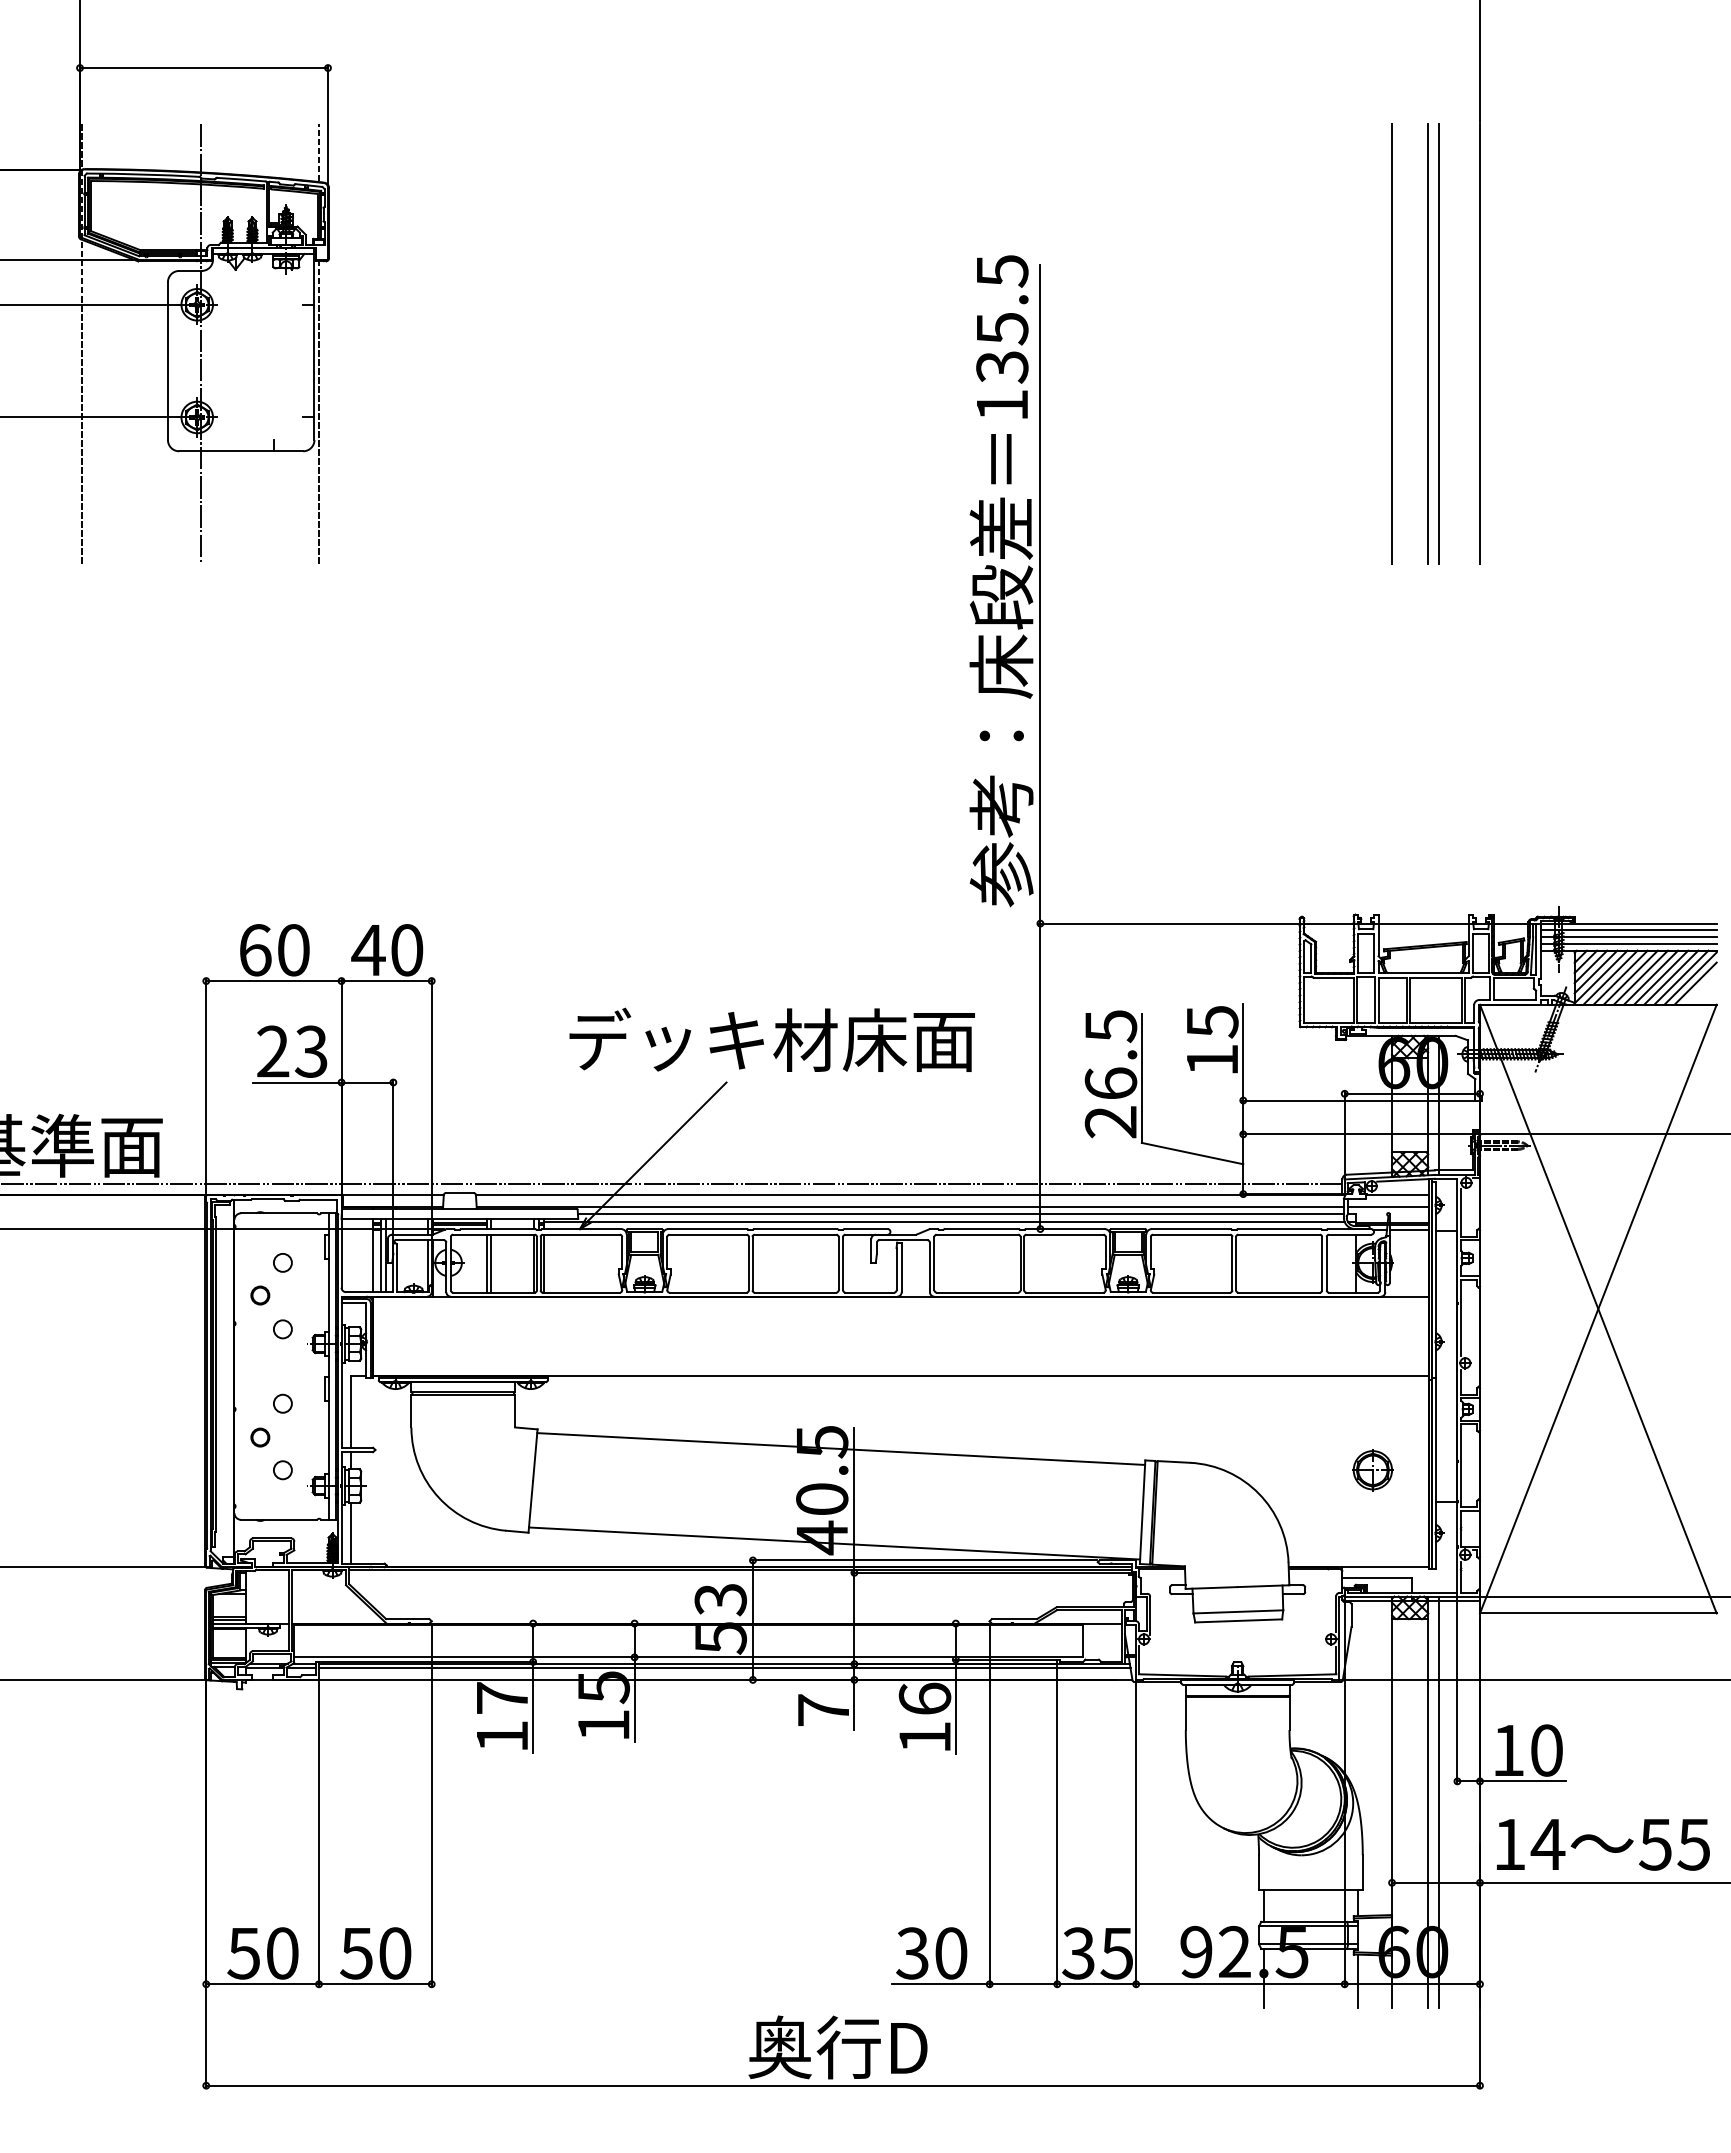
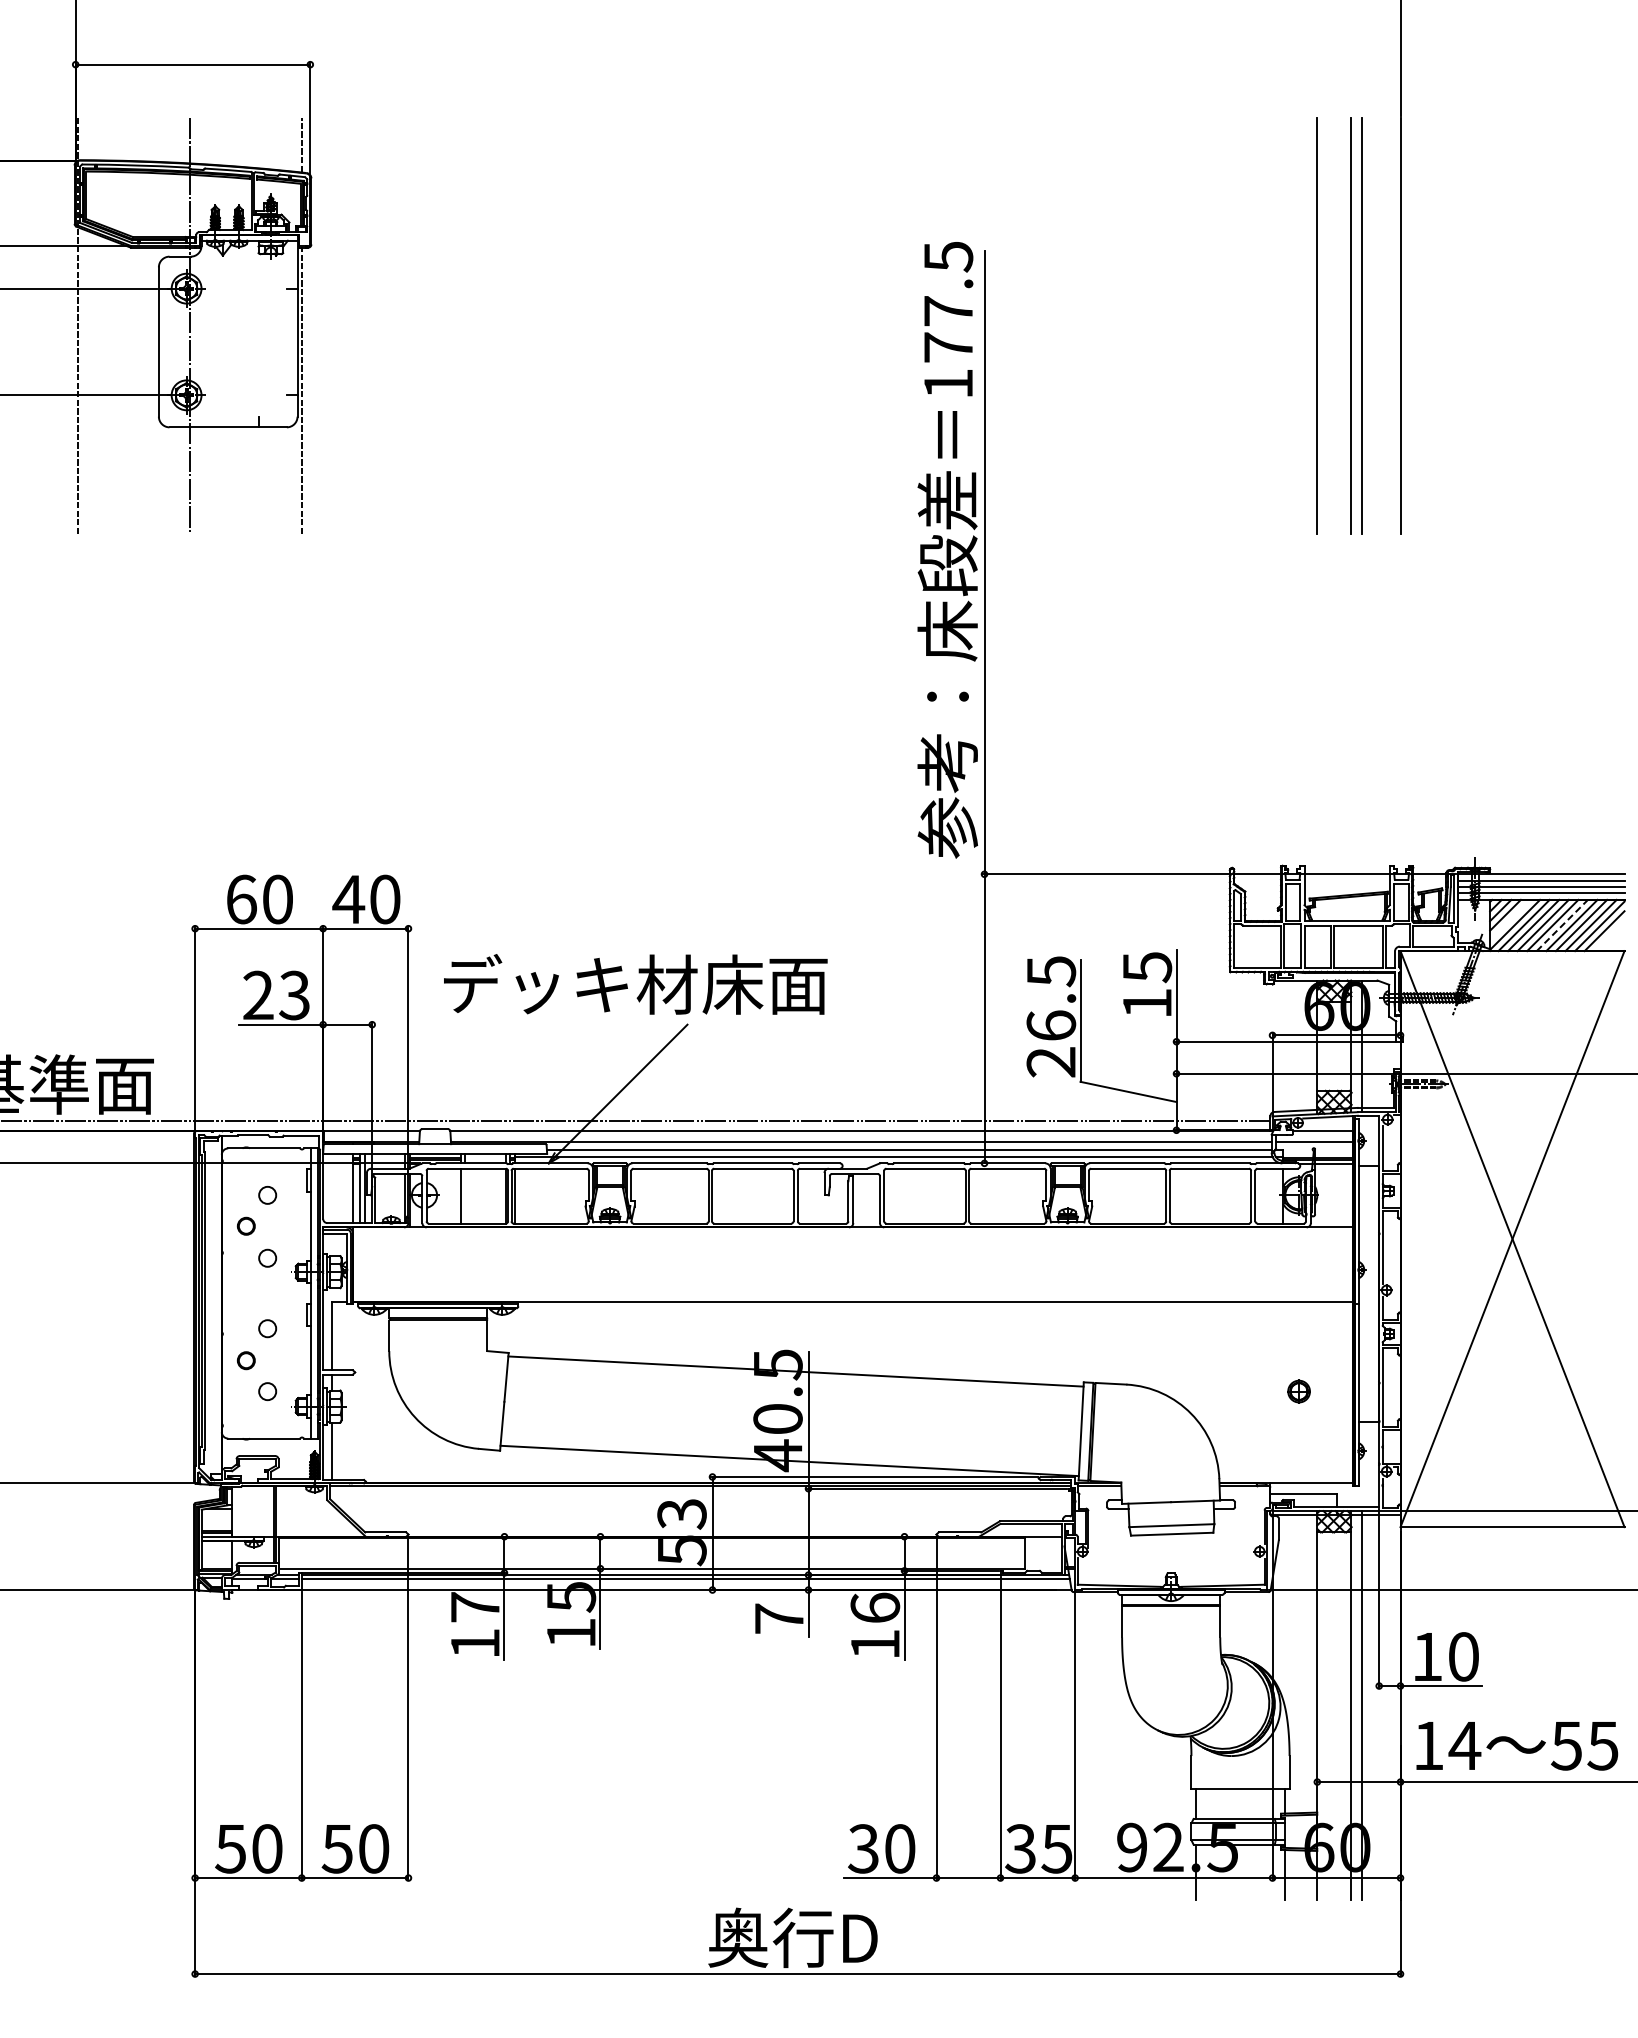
text: (1002, 347) -> (948, 329), 135.5 -> 177.5
line: (1596, 971) -> (1510, 919), removed
line: (1651, 977) -> (1562, 925), solid -> dashed
text: (771, 1040) -> (635, 984), moved
line: (491, 1263) -> (465, 1195), removed
part: (1372, 1470) -> (1298, 1391), size x0.6

